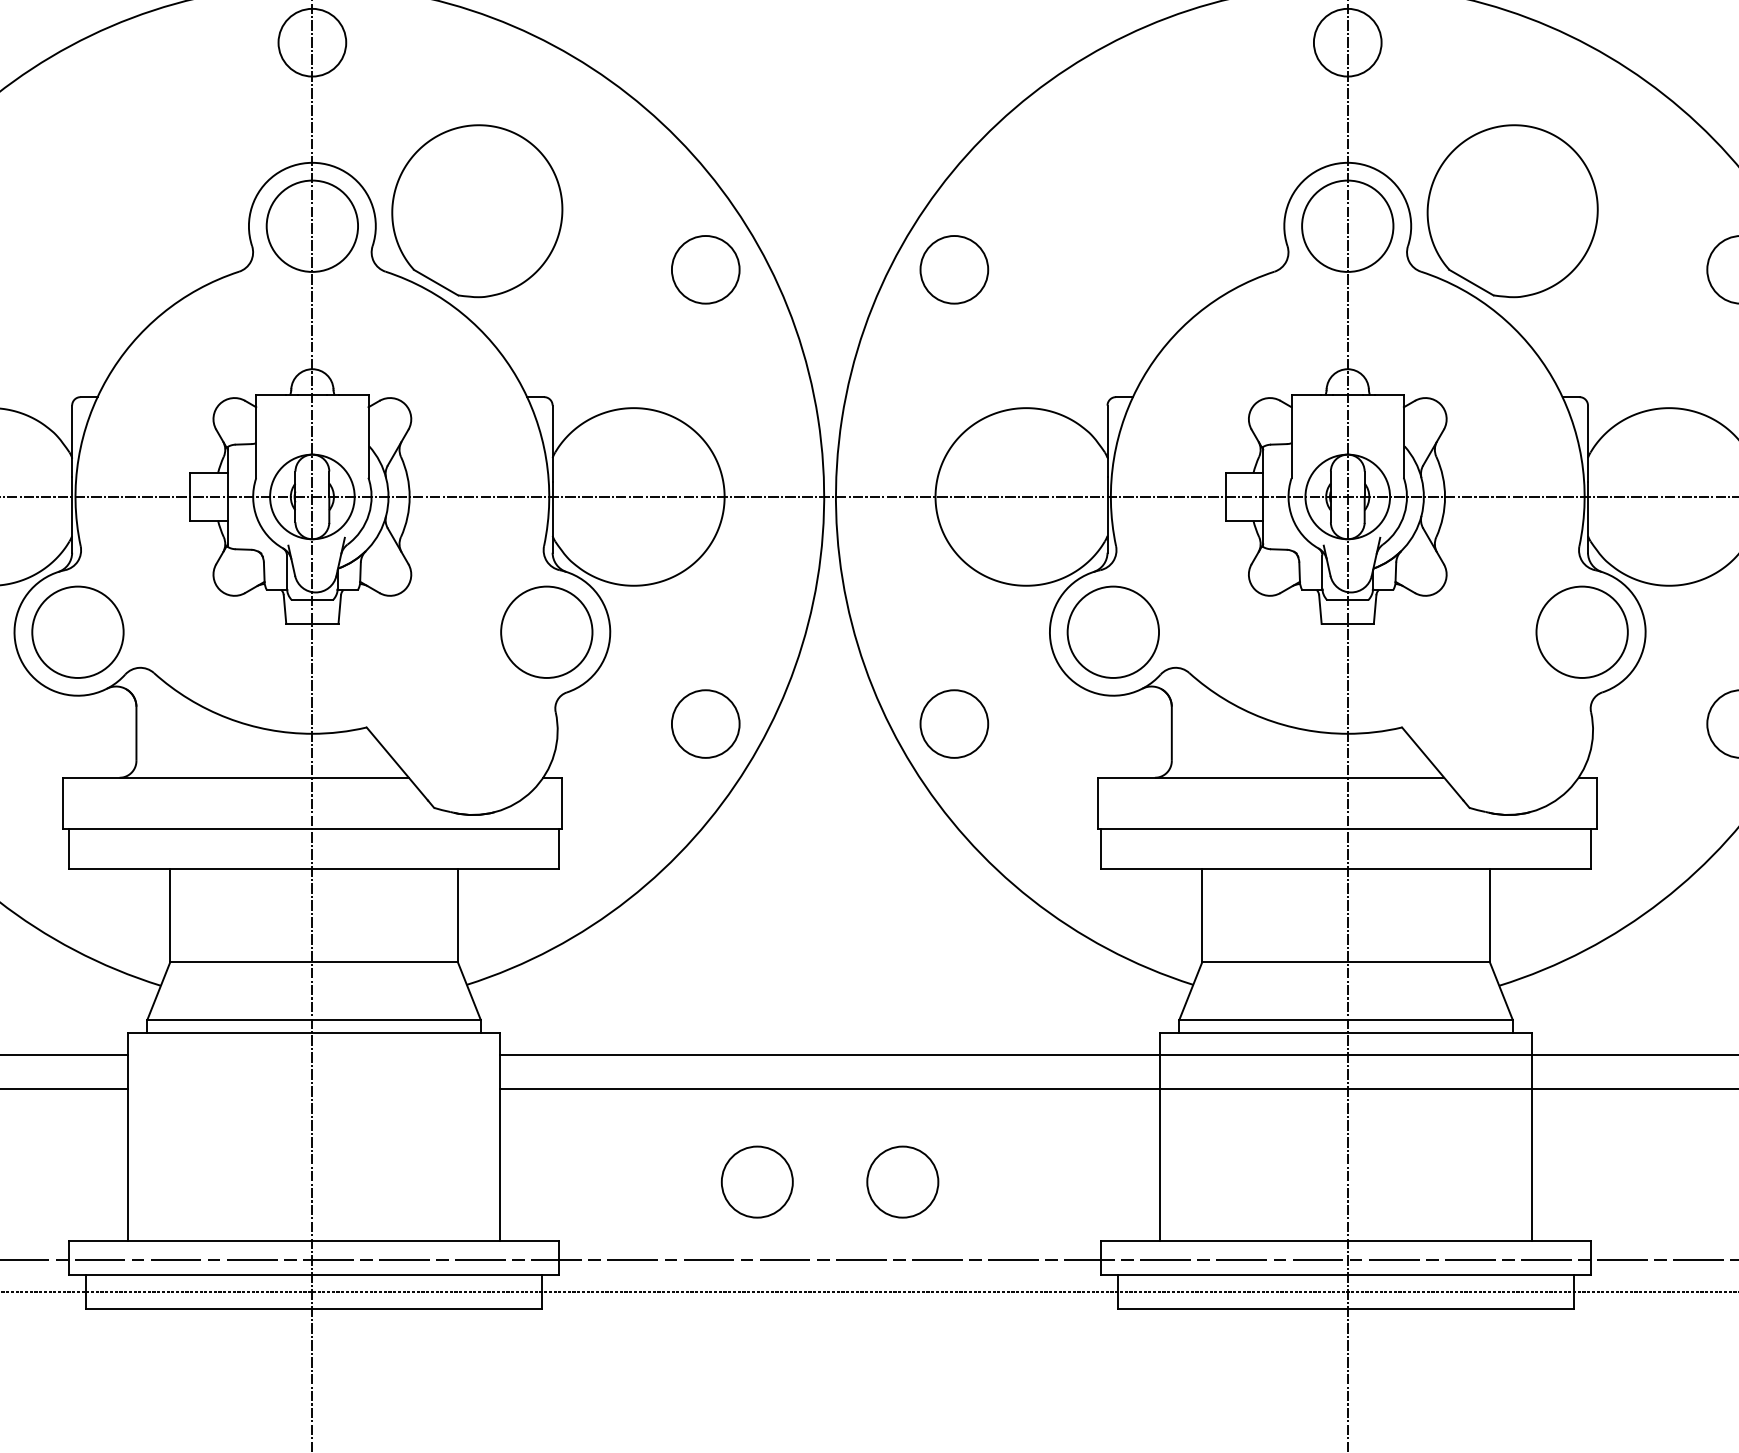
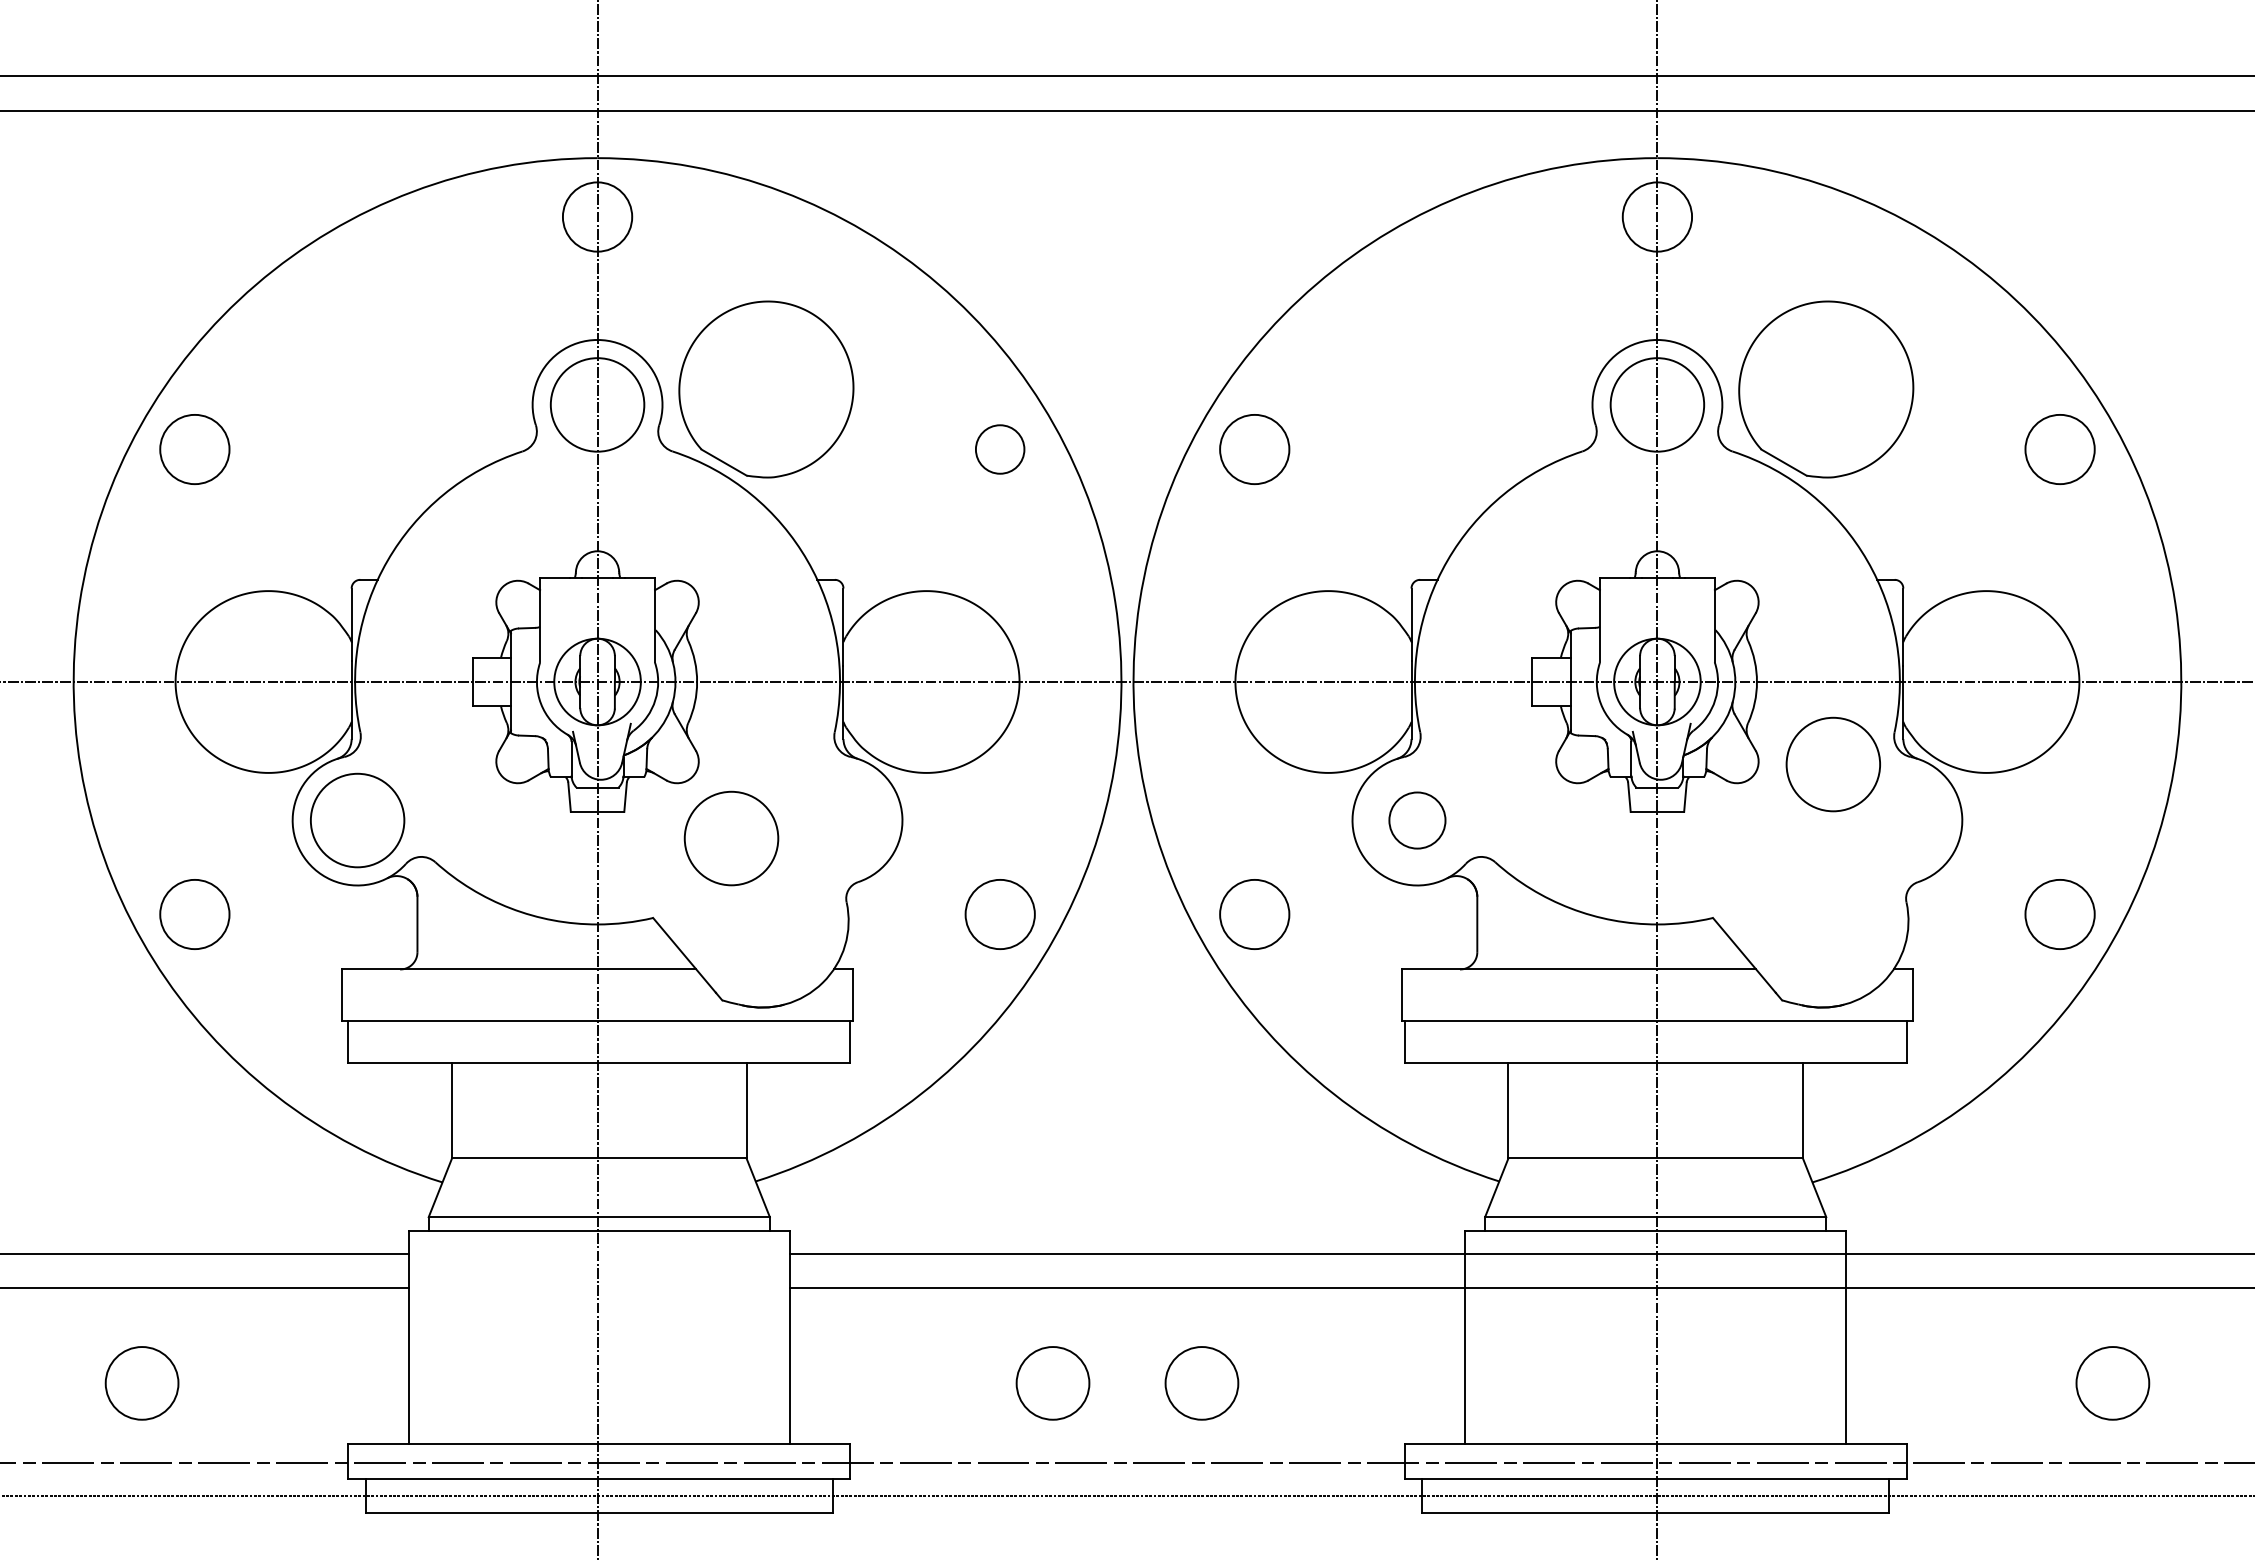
circle: (705, 269) -> (999, 449), size x0.7
circle: (546, 632) -> (731, 838), moved
circle: (1113, 632) -> (1417, 820), size x0.6
circle: (1581, 632) -> (1832, 764), moved

